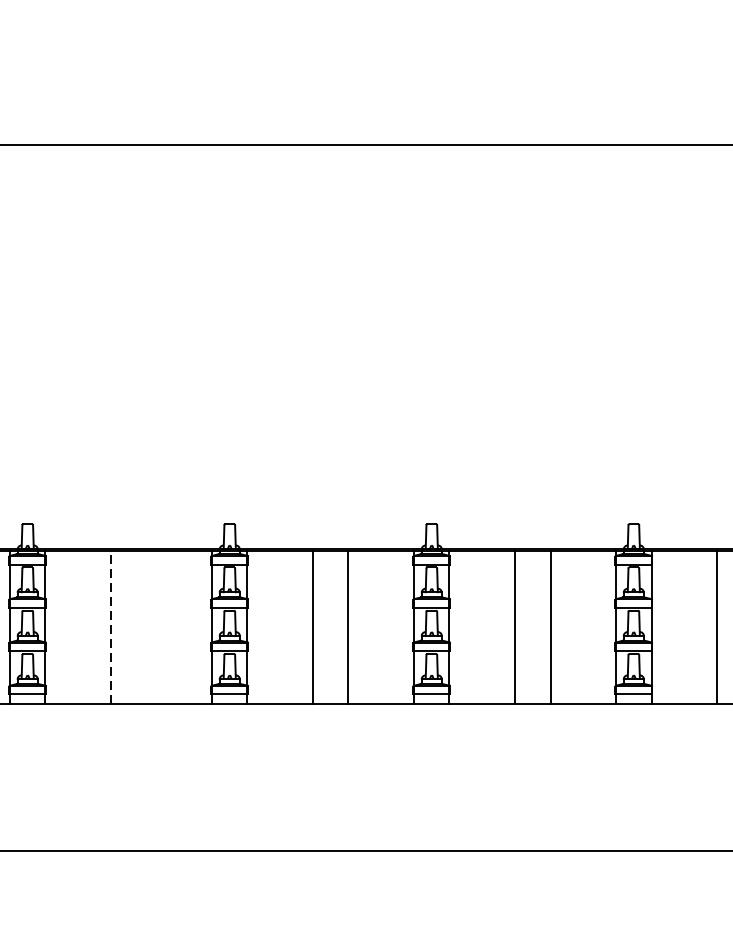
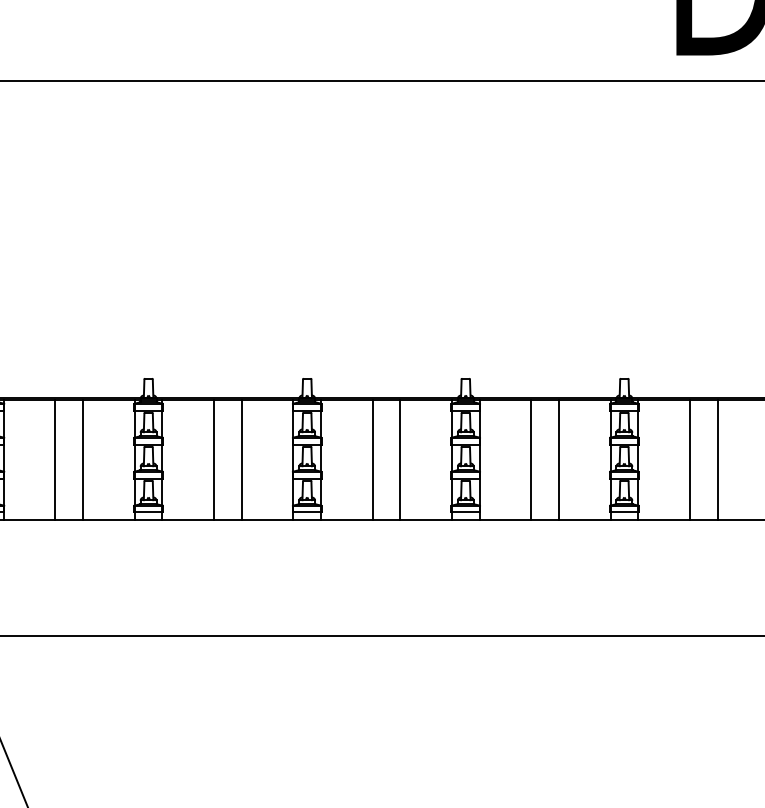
line: (111, 626) -> (55, 459), dashed -> solid
line: (146, 628) -> (83, 460), added

